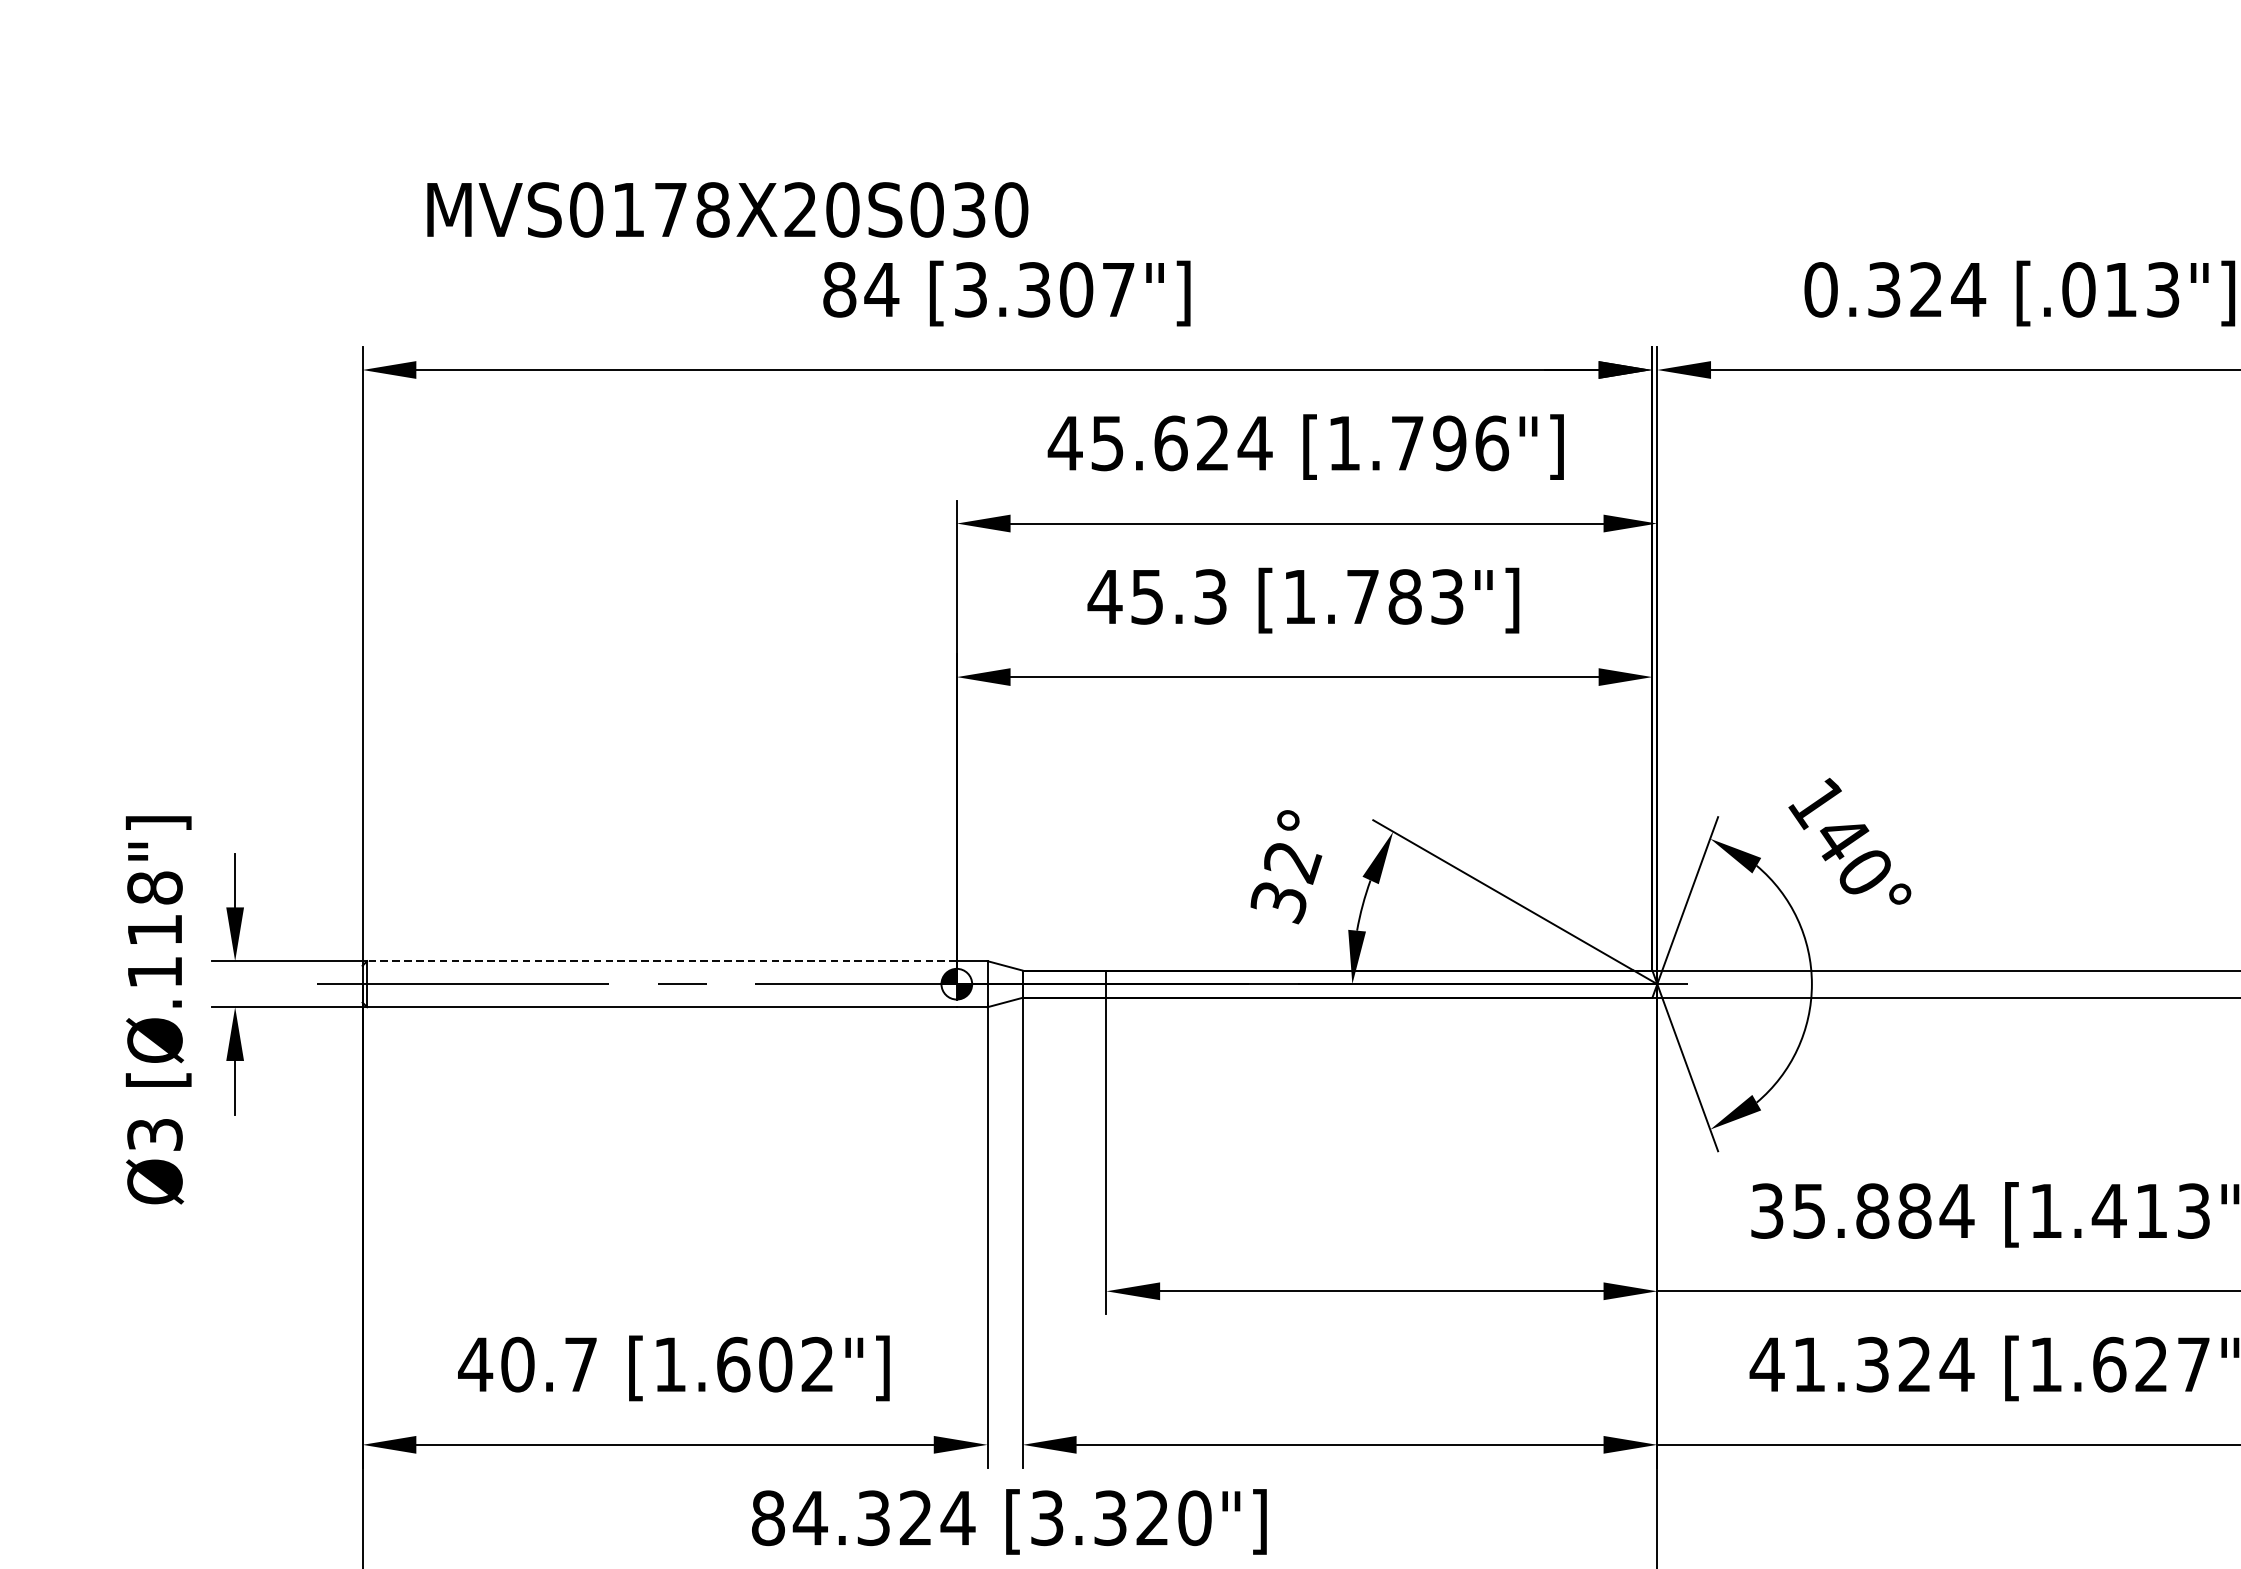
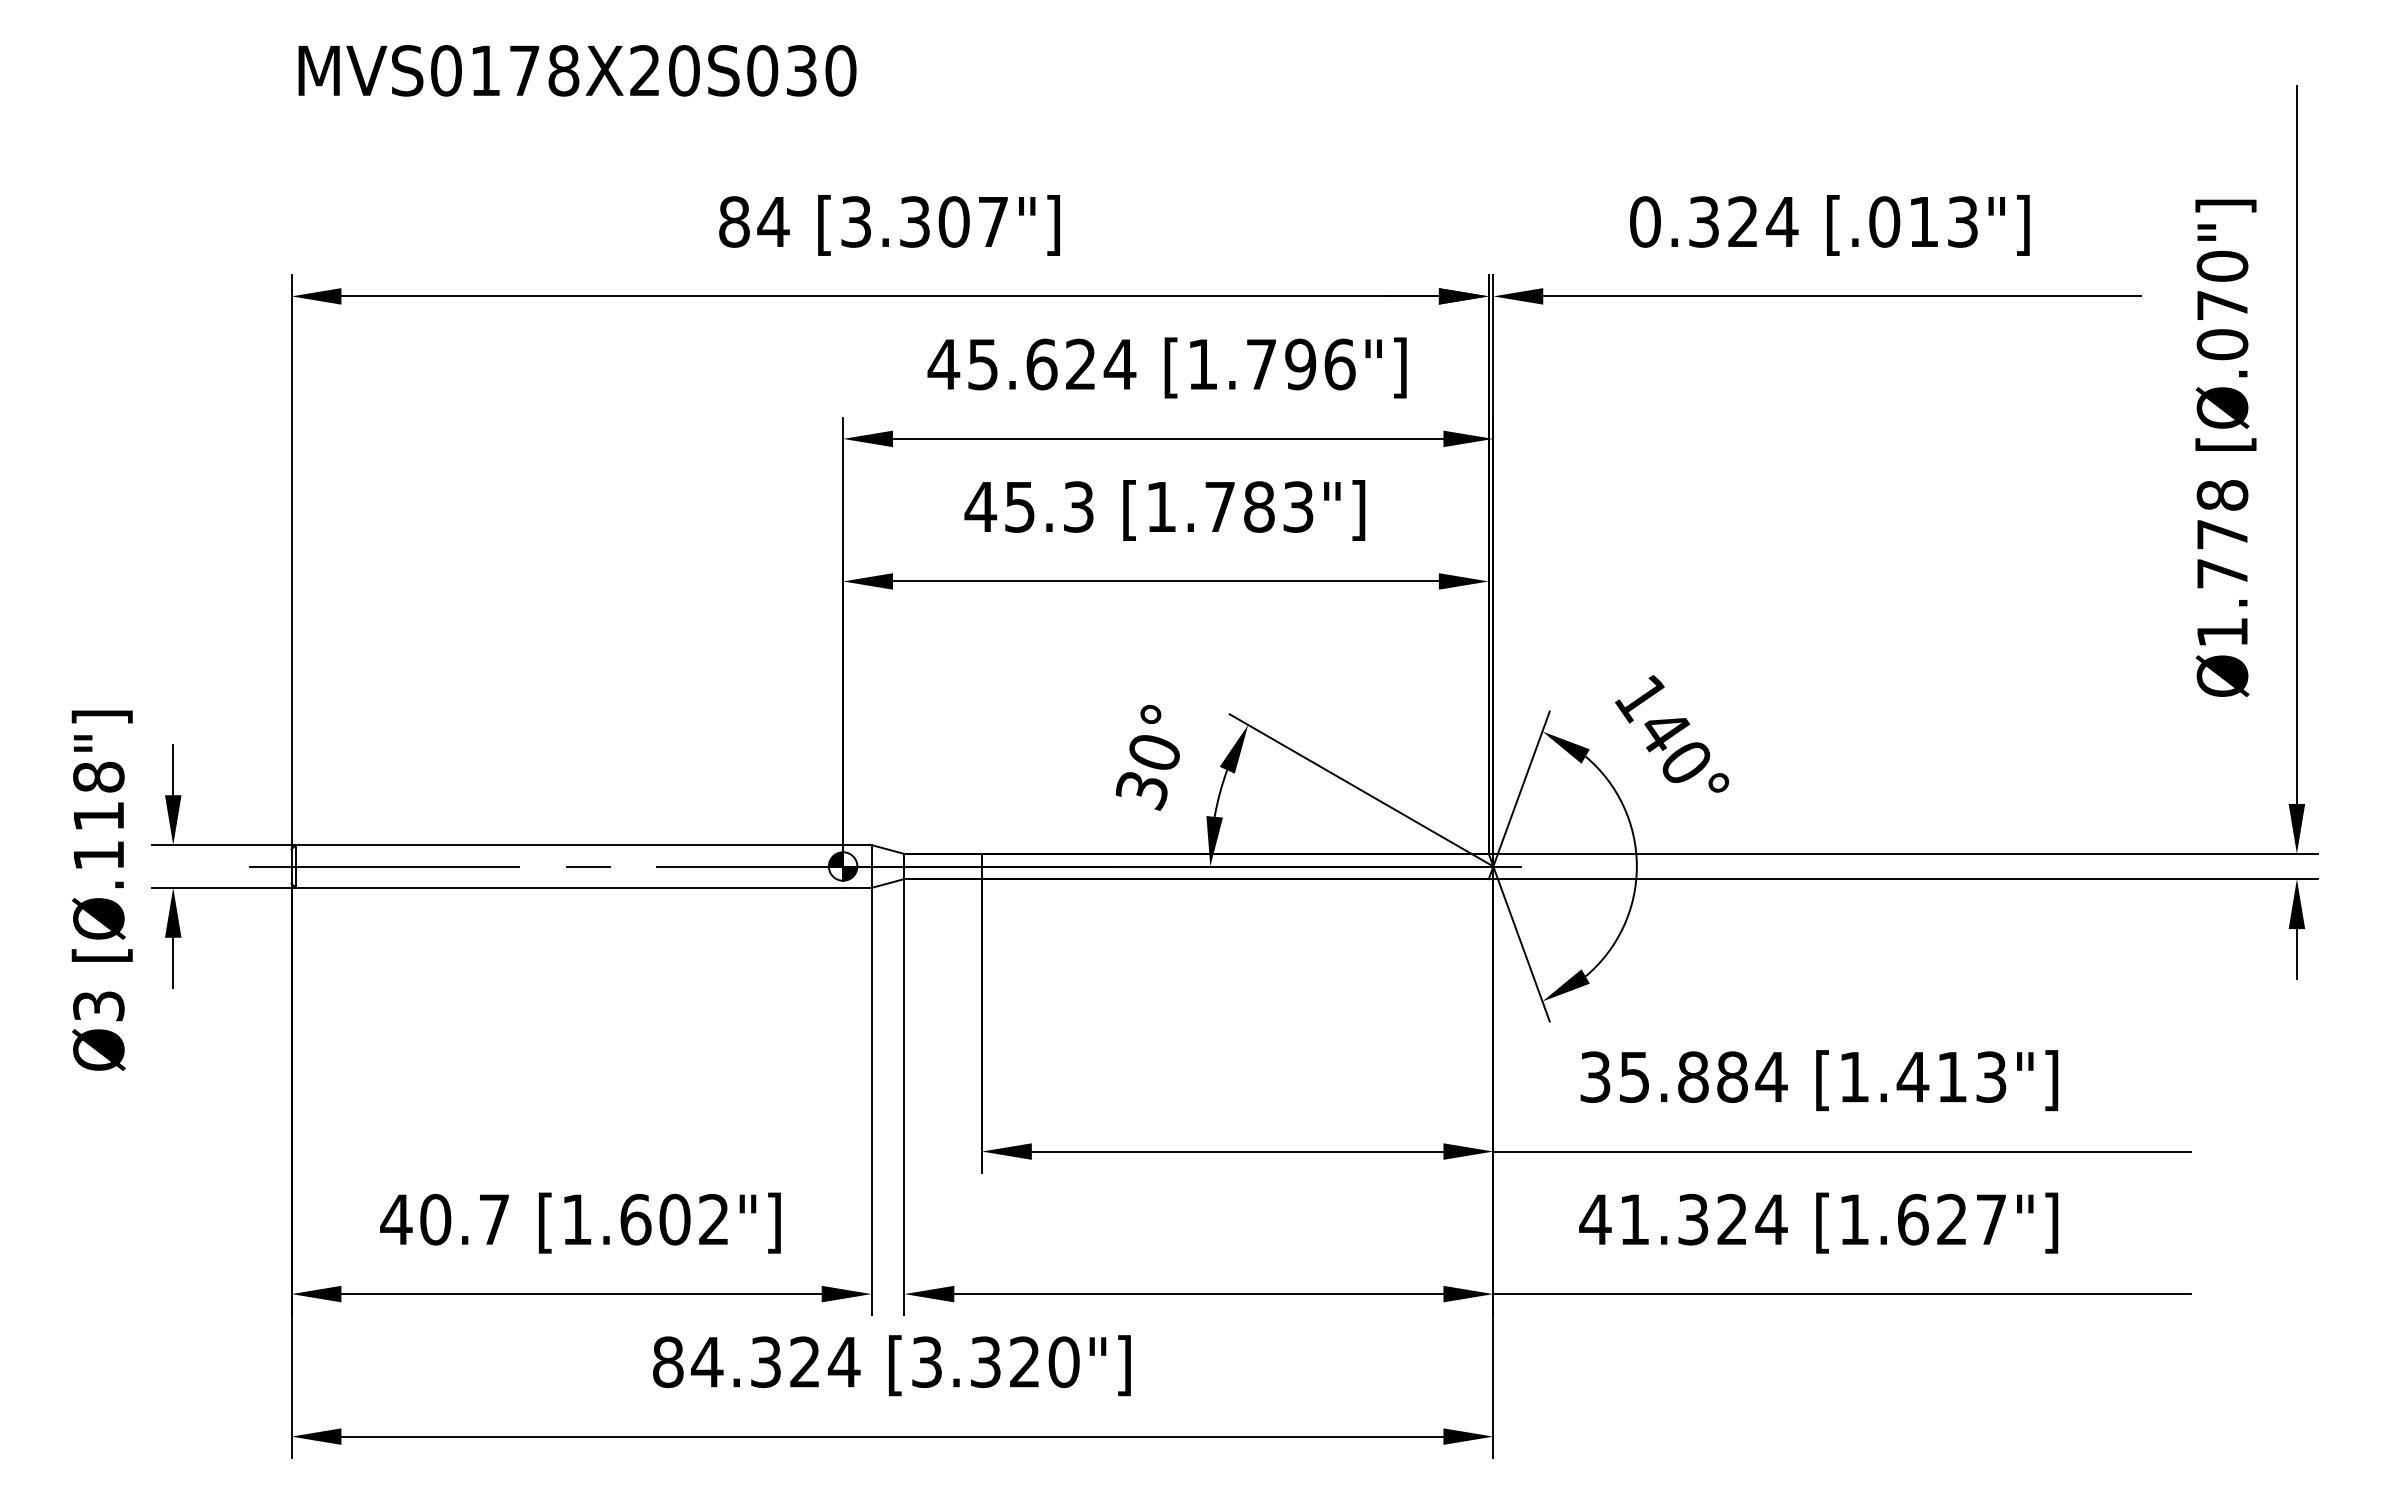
text: (727, 209) -> (577, 70), moved
text: (1293, 863) -> (1155, 754), 32° -> 30°
line: (662, 961) -> (569, 845), dashed -> solid

